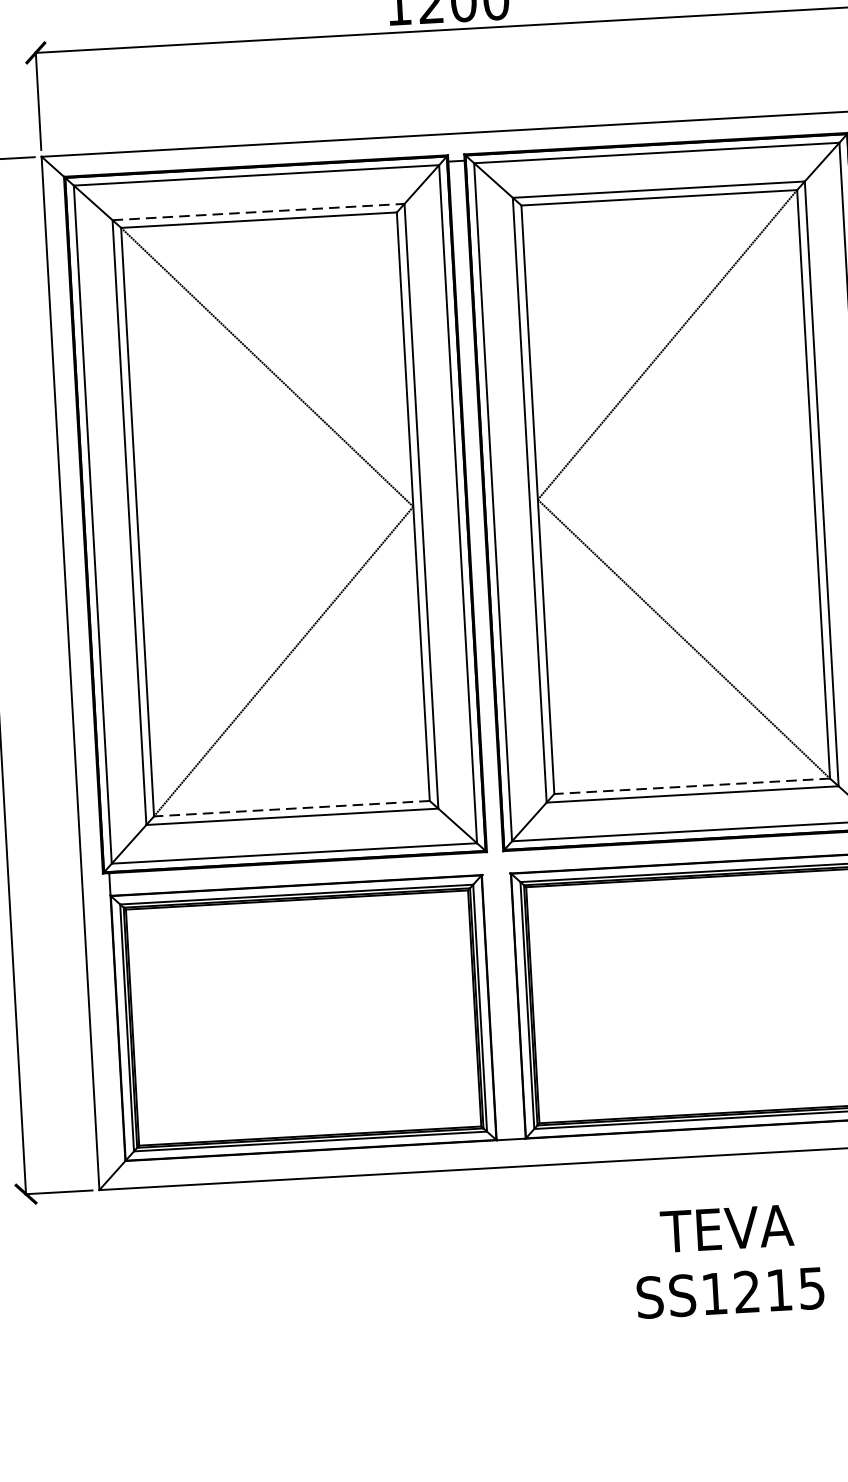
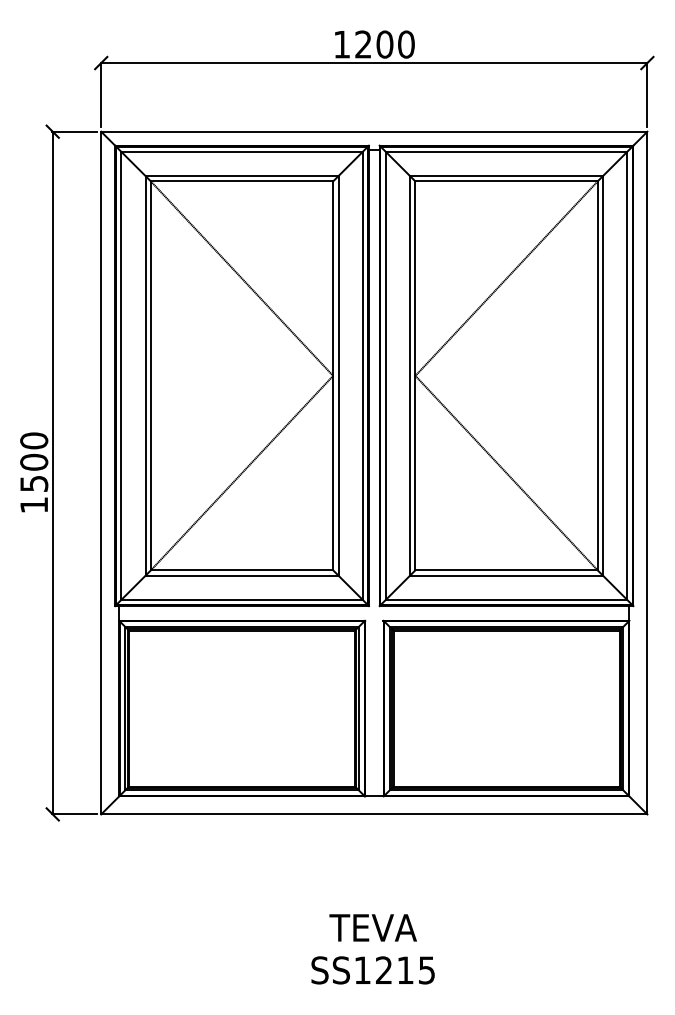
line: (259, 212) -> (242, 176), dashed -> solid
line: (692, 786) -> (506, 570), dashed -> solid
line: (291, 809) -> (241, 570), dashed -> solid
text: (727, 1261) -> (372, 949), moved

